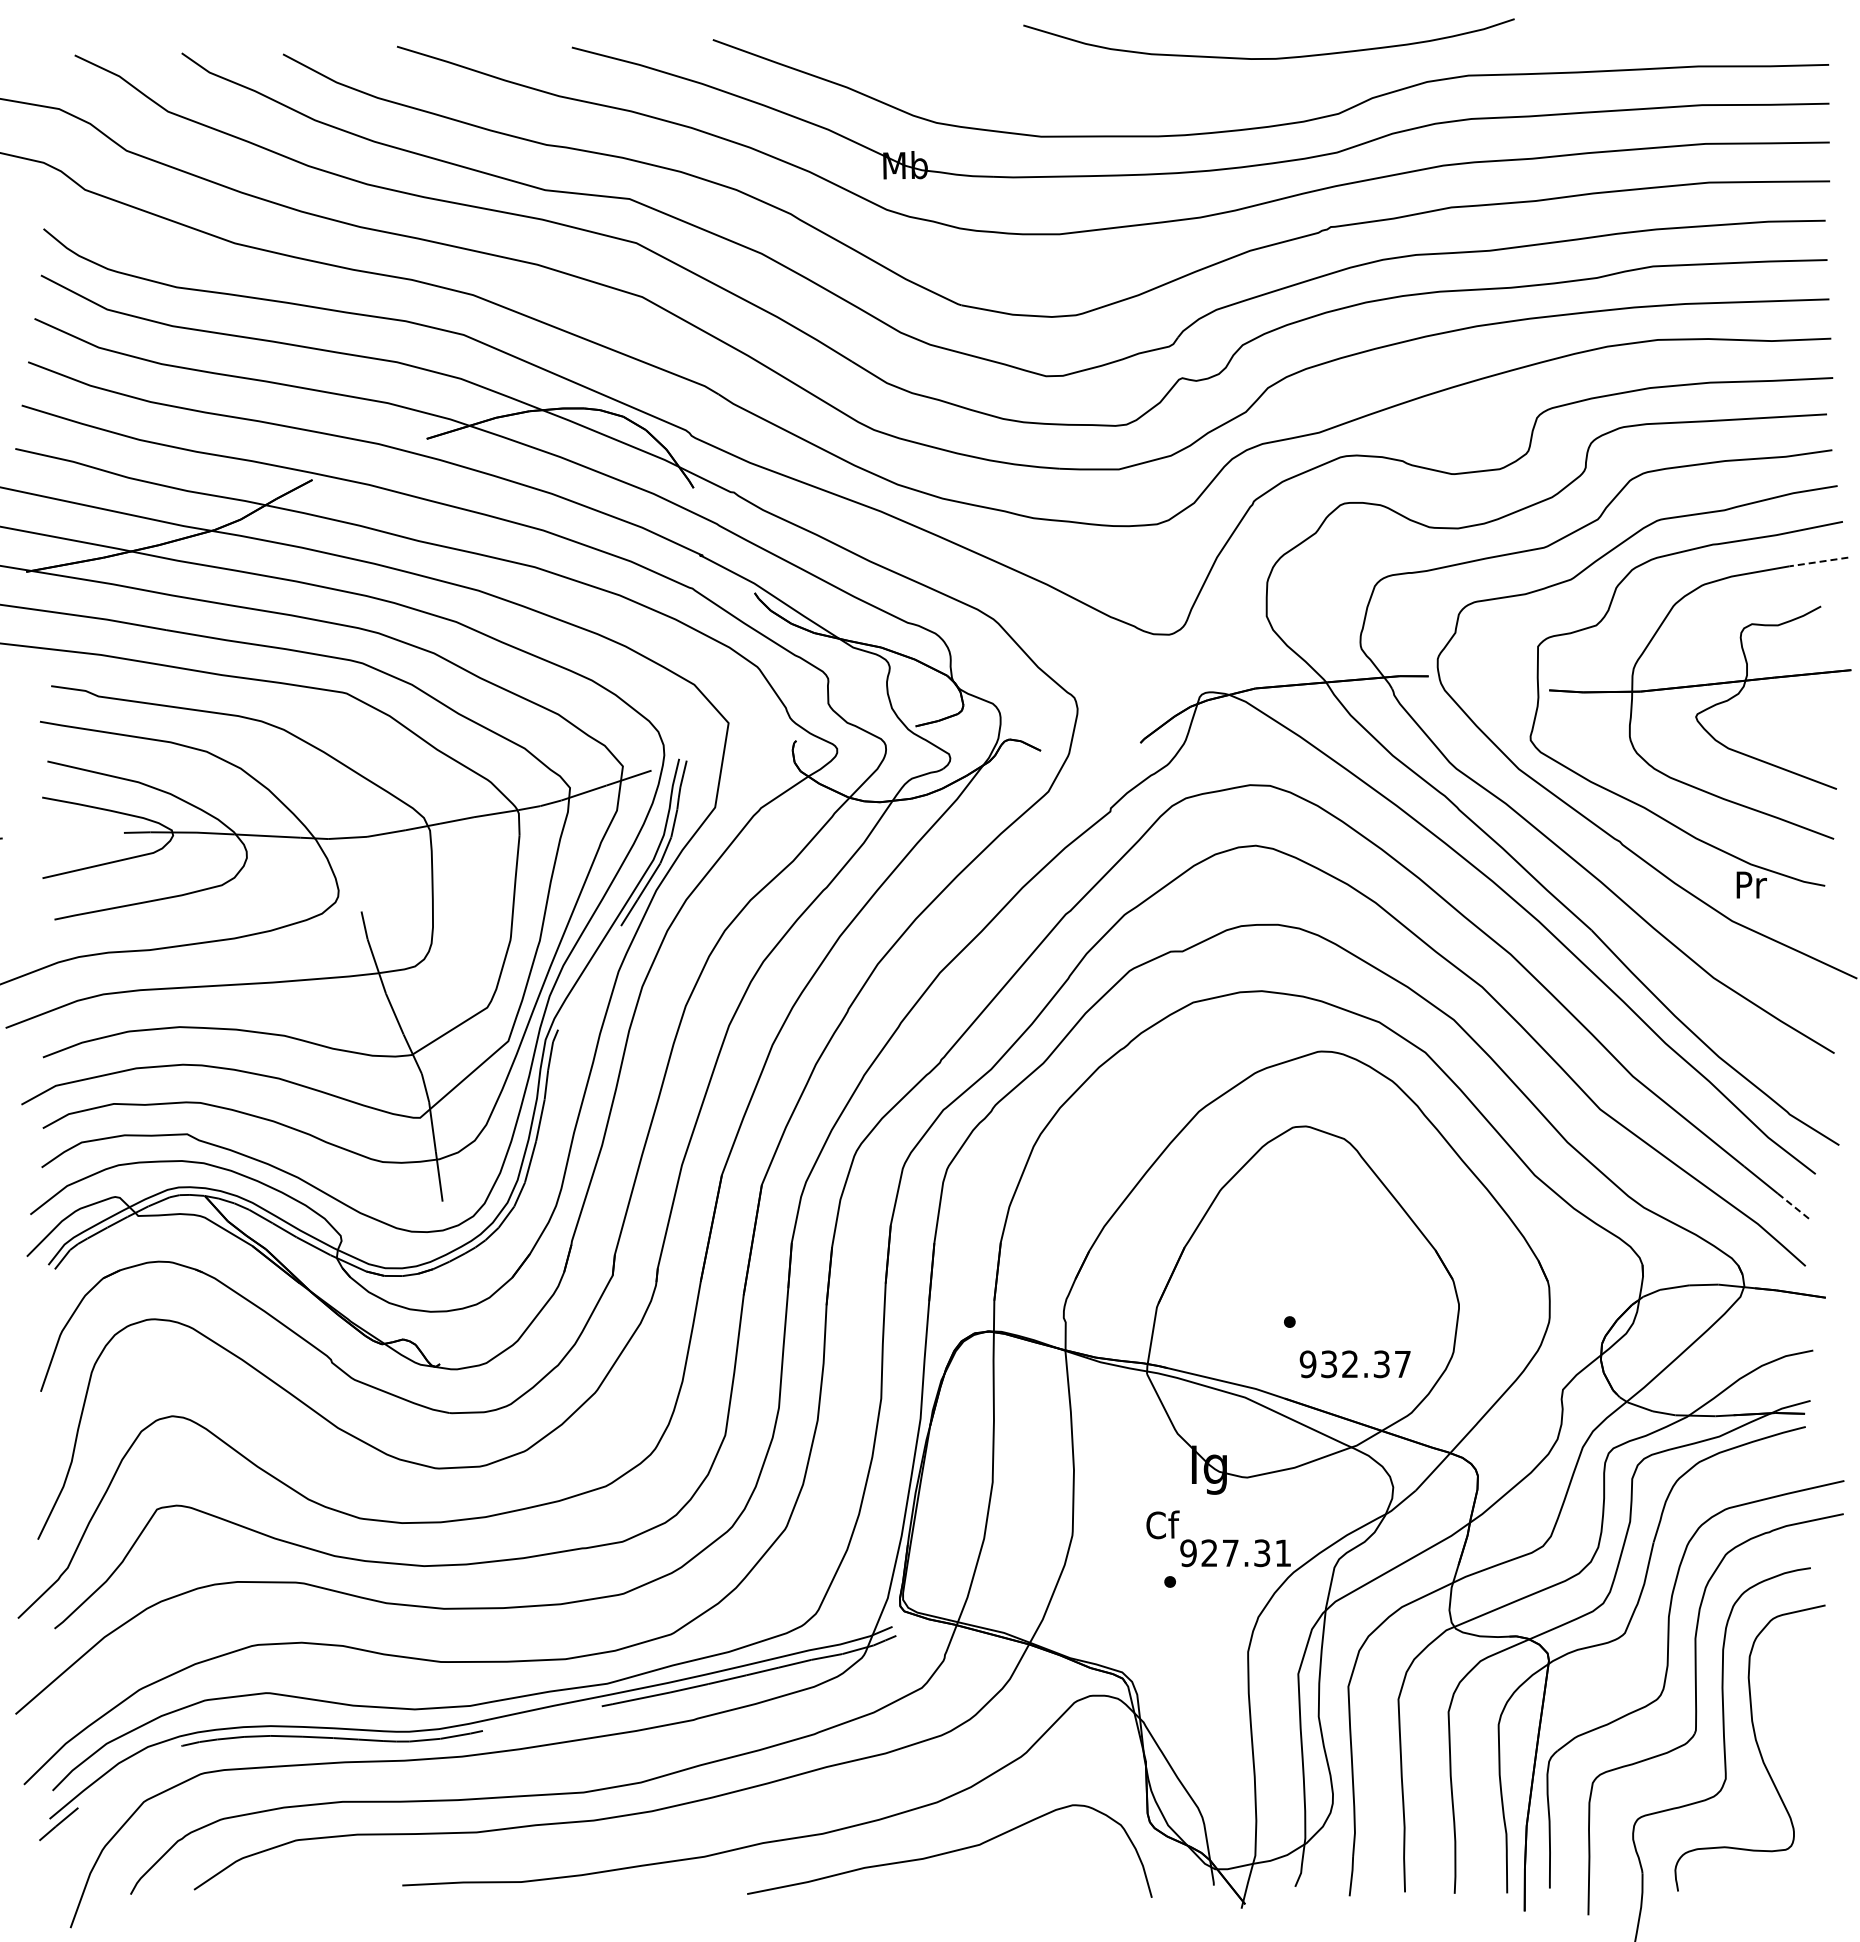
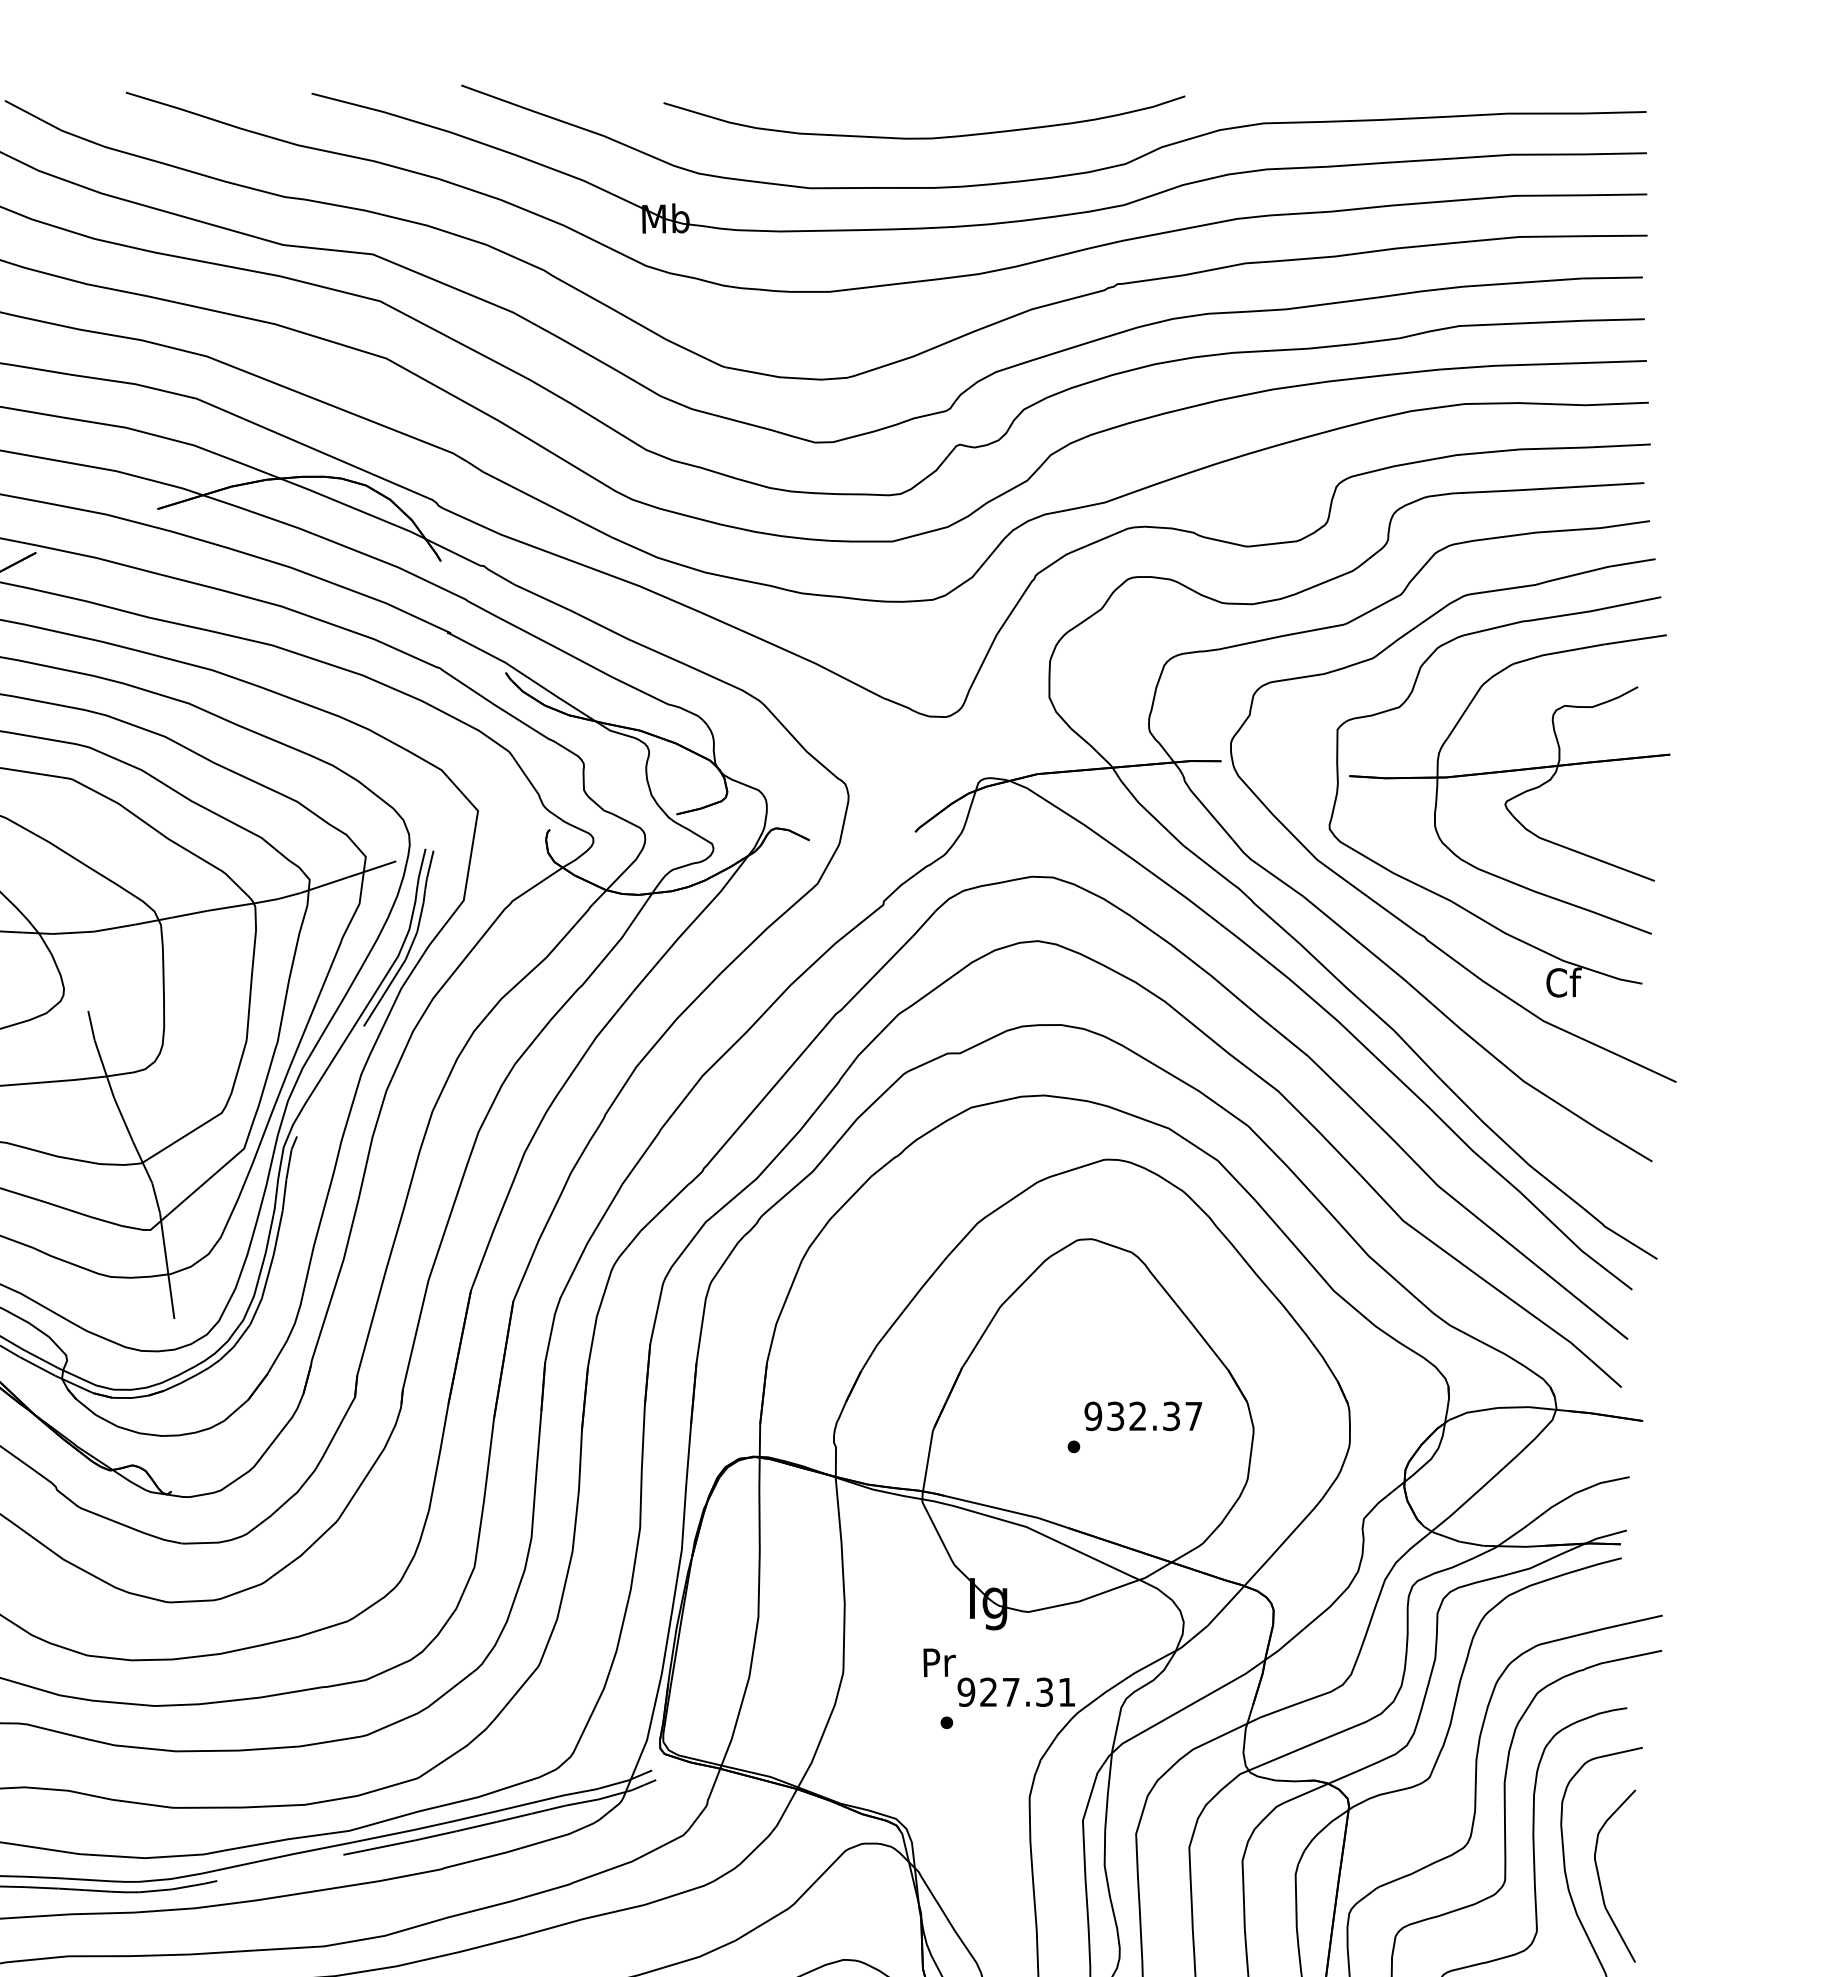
curve: (1268, 58) -> (923, 138), moved
line: (1818, 561) -> (1635, 639), dashed -> solid
text: (1751, 884) -> (1564, 982), Pr -> Cf
line: (1794, 1207) -> (1609, 1325), dashed -> solid
text: (1354, 1364) -> (1142, 1416), moved
text: (1162, 1524) -> (938, 1661), Cf -> Pr
curve: (1785, 1728) -> (1600, 1878), added

